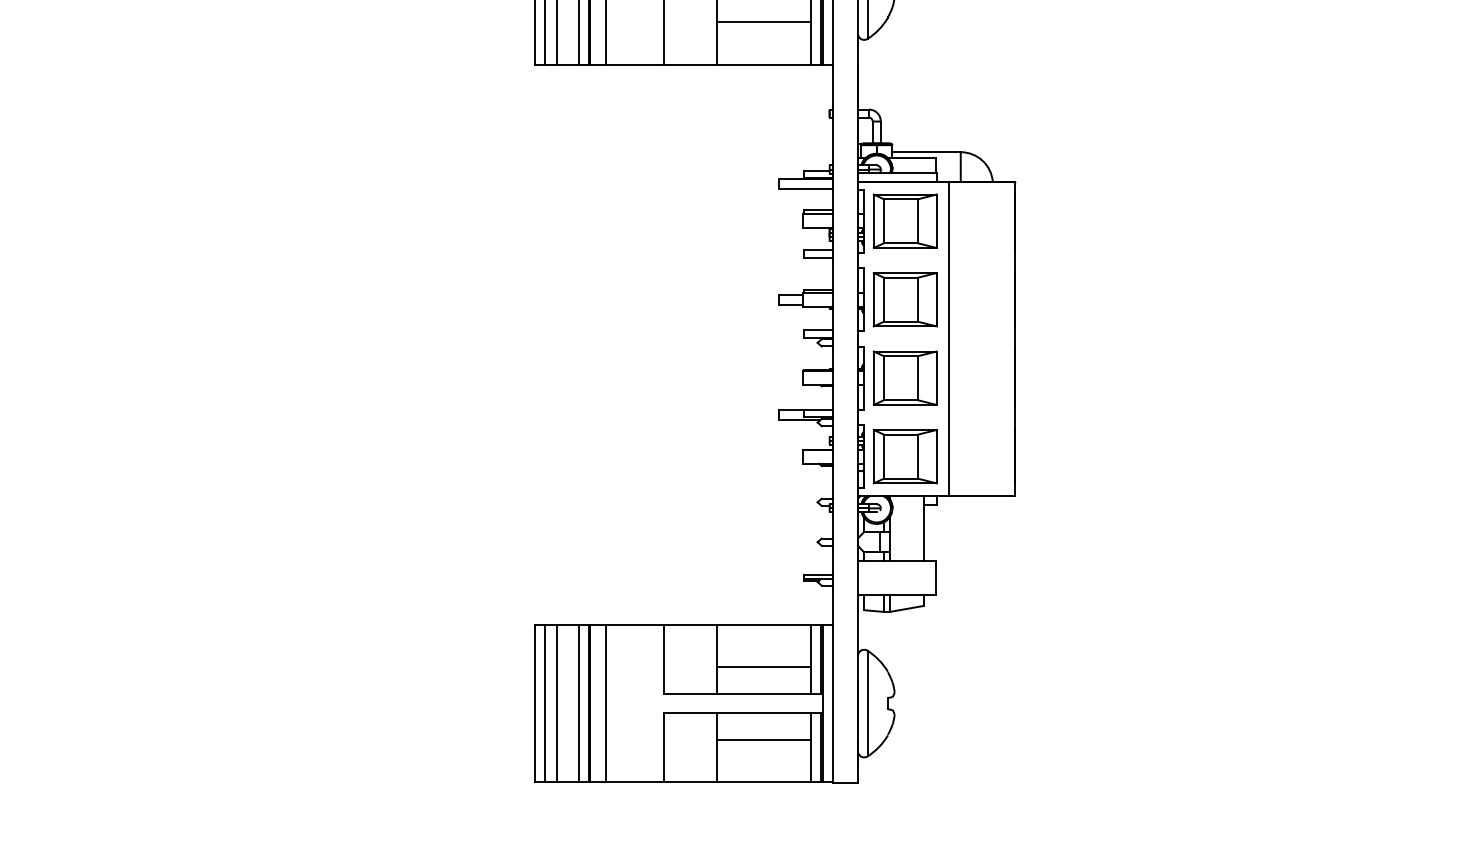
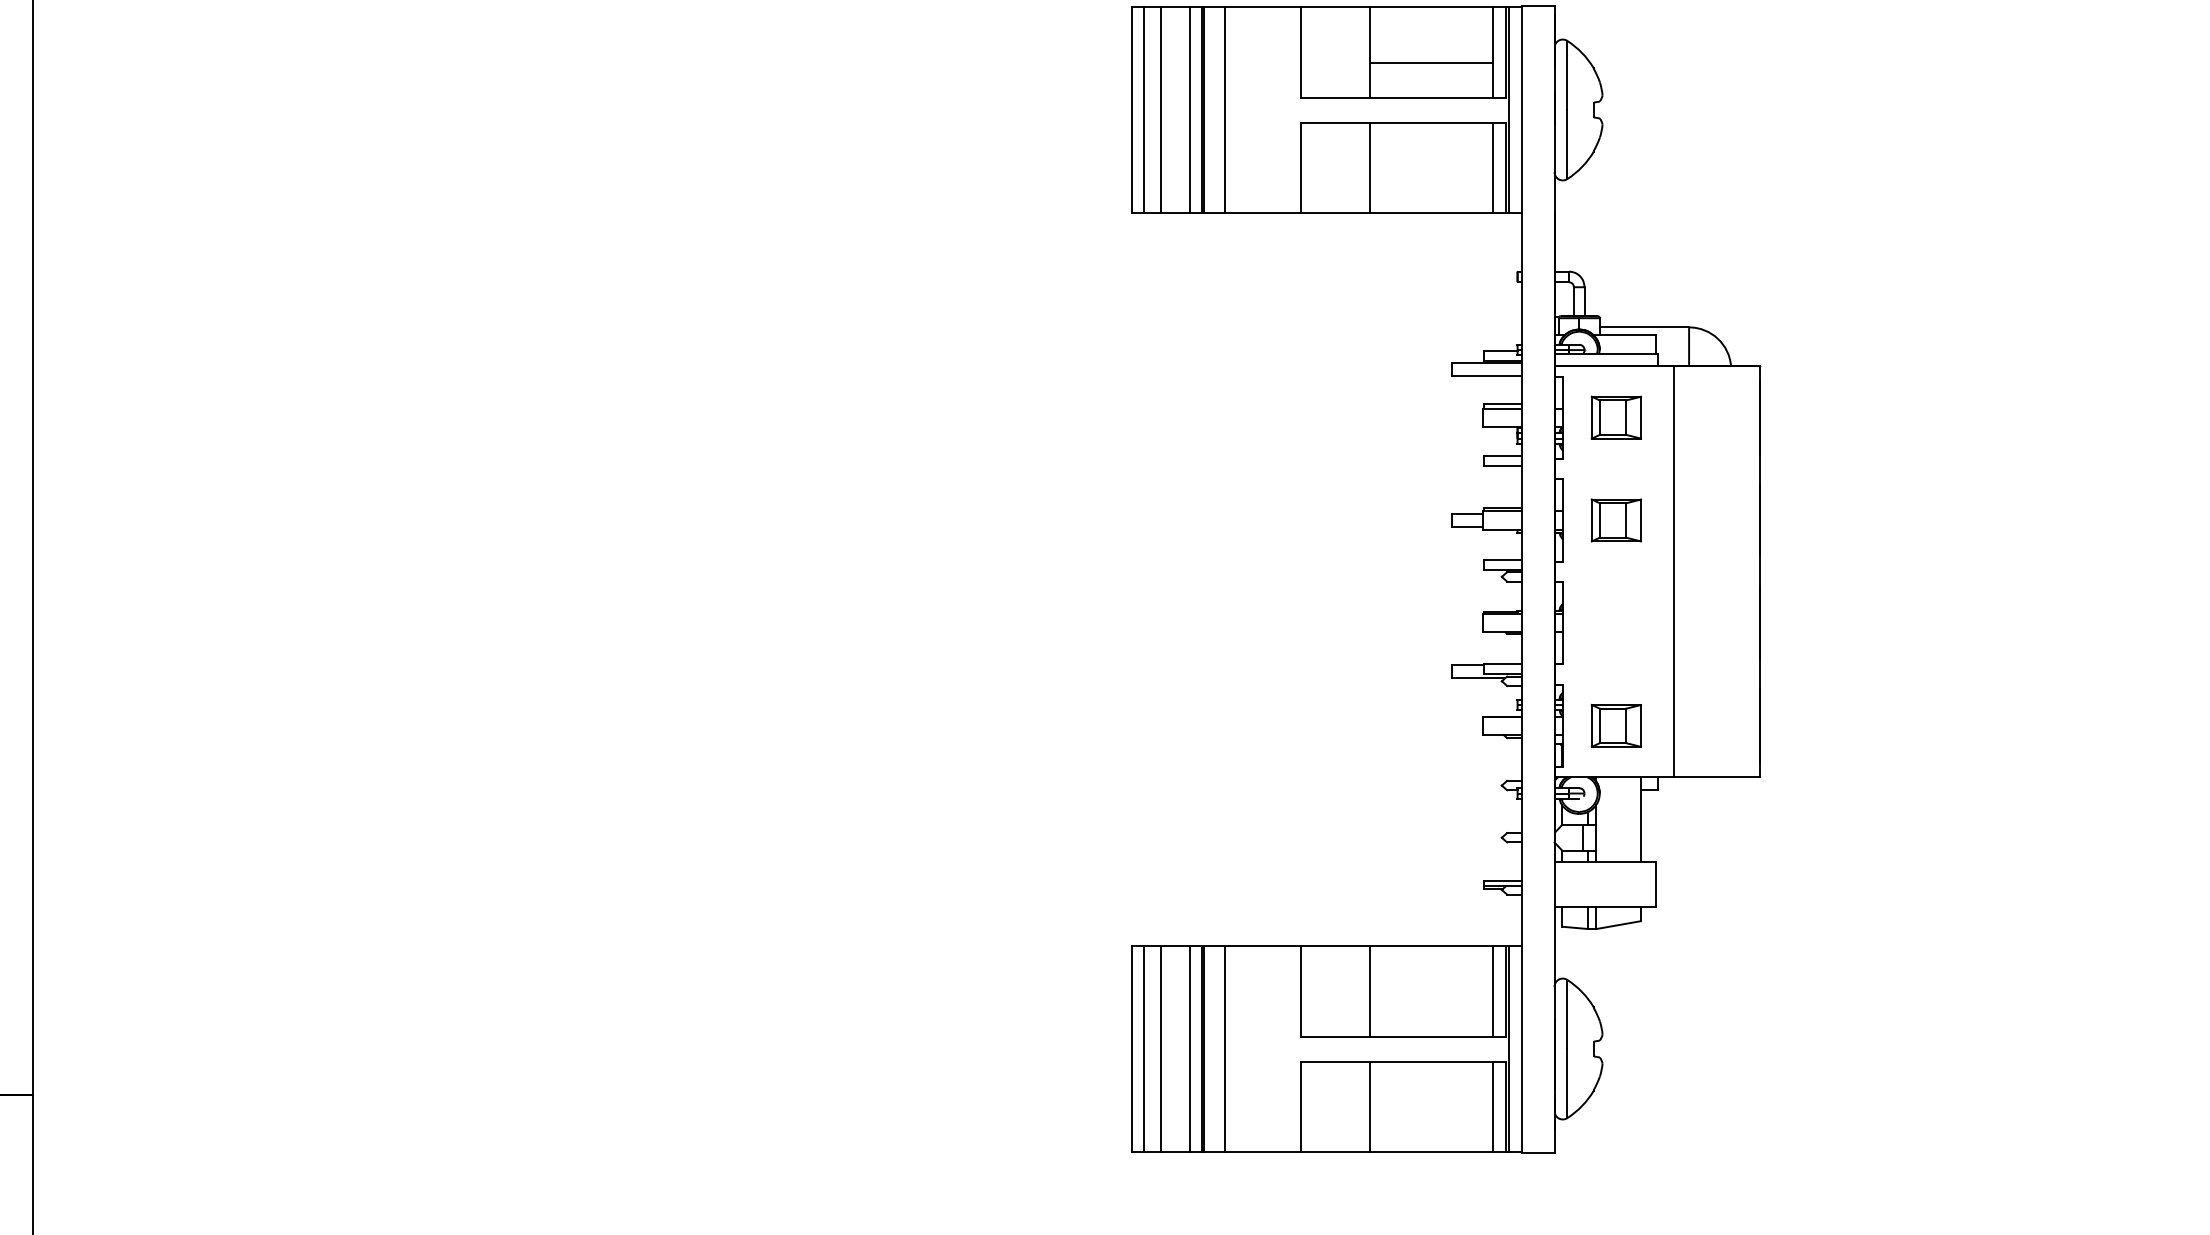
line: (763, 22) -> (1431, 157), removed
part: (905, 221) -> (1616, 417), size x0.6
part: (905, 299) -> (1616, 520), size x0.6
part: (905, 378) -> (1616, 623), removed
part: (905, 456) -> (1616, 725), size x0.6
line: (763, 667) -> (1431, 1001), removed
line: (763, 739) -> (1431, 1096), removed

